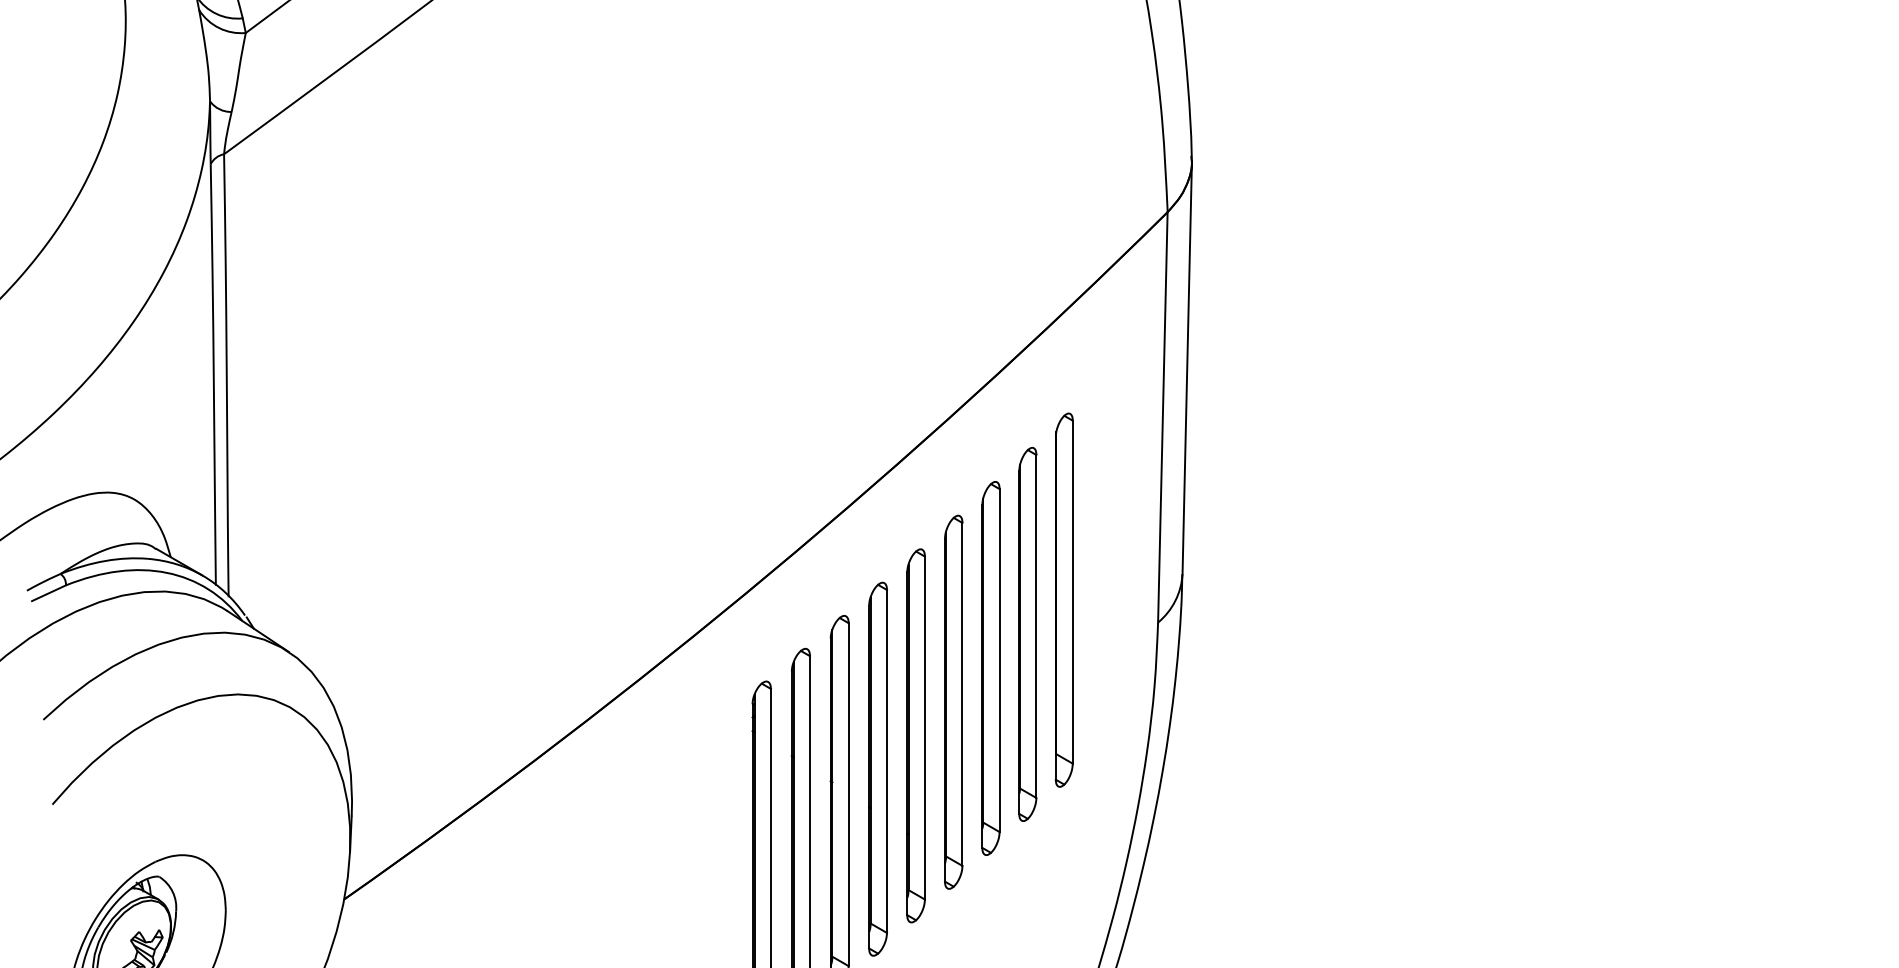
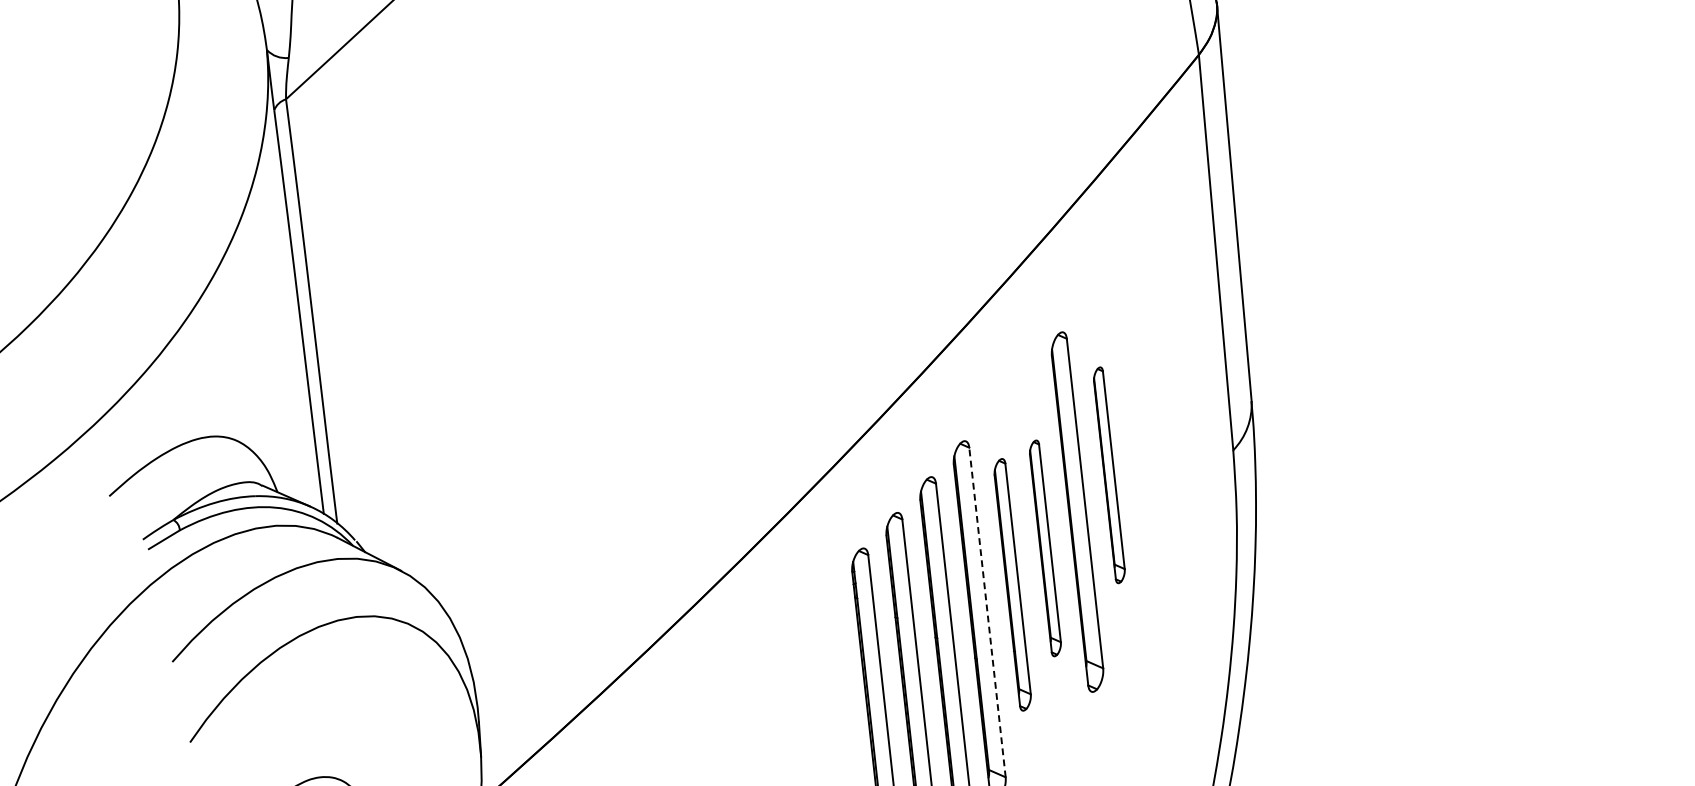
part: (1063, 599) -> (1139, 438), removed
part: (1027, 633) -> (1108, 474), size x0.6
part: (953, 701) -> (1045, 547), size x0.6
part: (915, 735) -> (1012, 584), size x0.7
line: (887, 760) -> (987, 611), solid -> dashed

